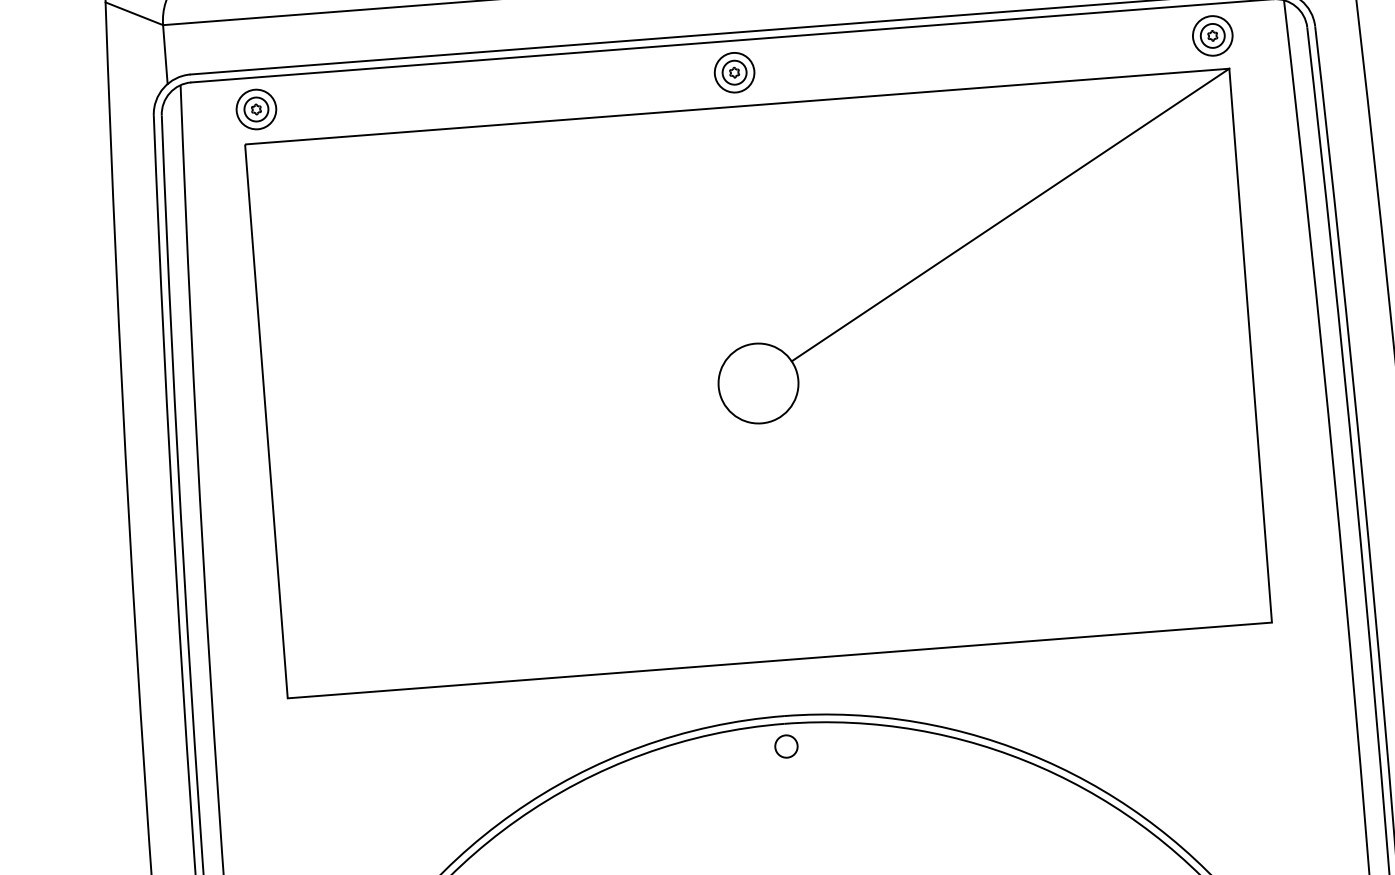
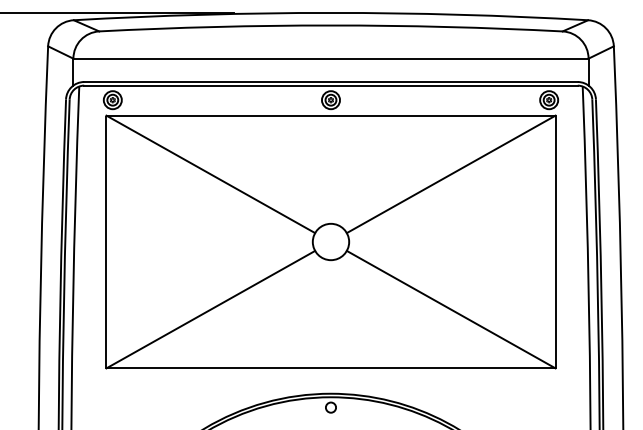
line: (483, 255) -> (210, 174), added
line: (1031, 511) -> (450, 309), added
line: (505, 551) -> (210, 309), added

